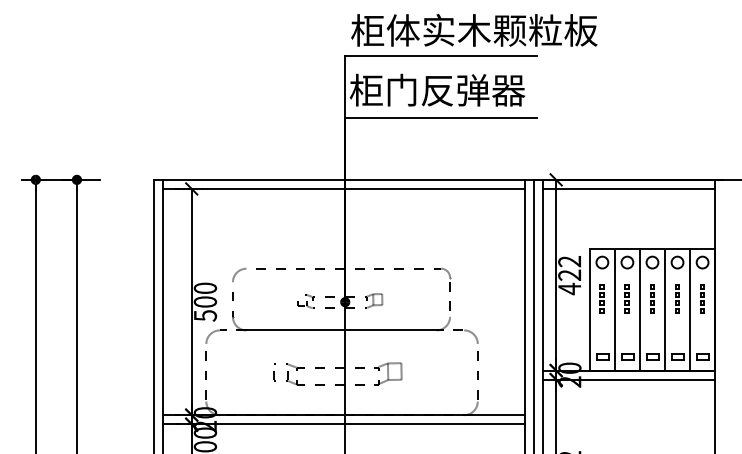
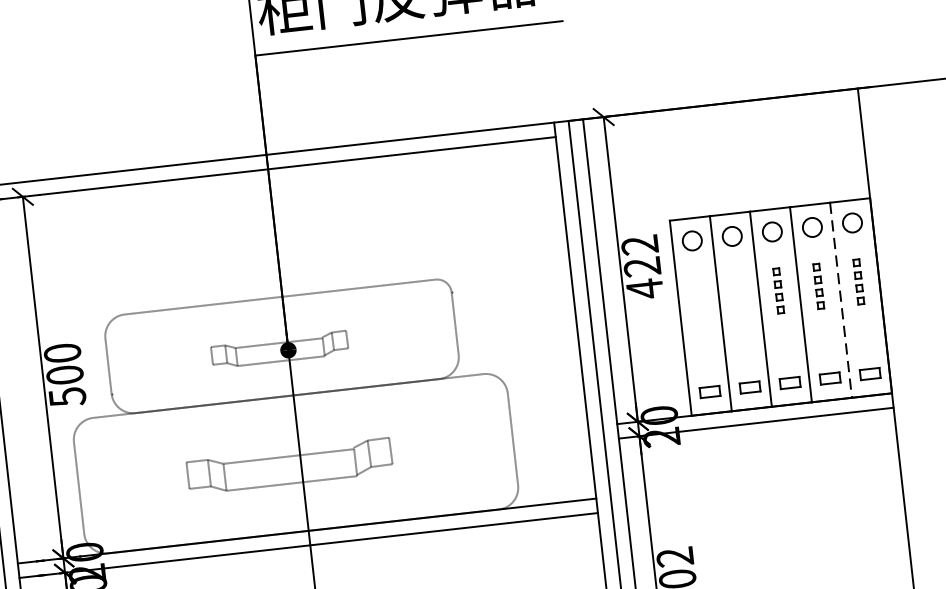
line: (629, 188) -> (722, 117), removed
part: (601, 298) -> (697, 298), removed
part: (626, 298) -> (737, 294), removed
line: (690, 310) -> (841, 301), solid -> dashed

